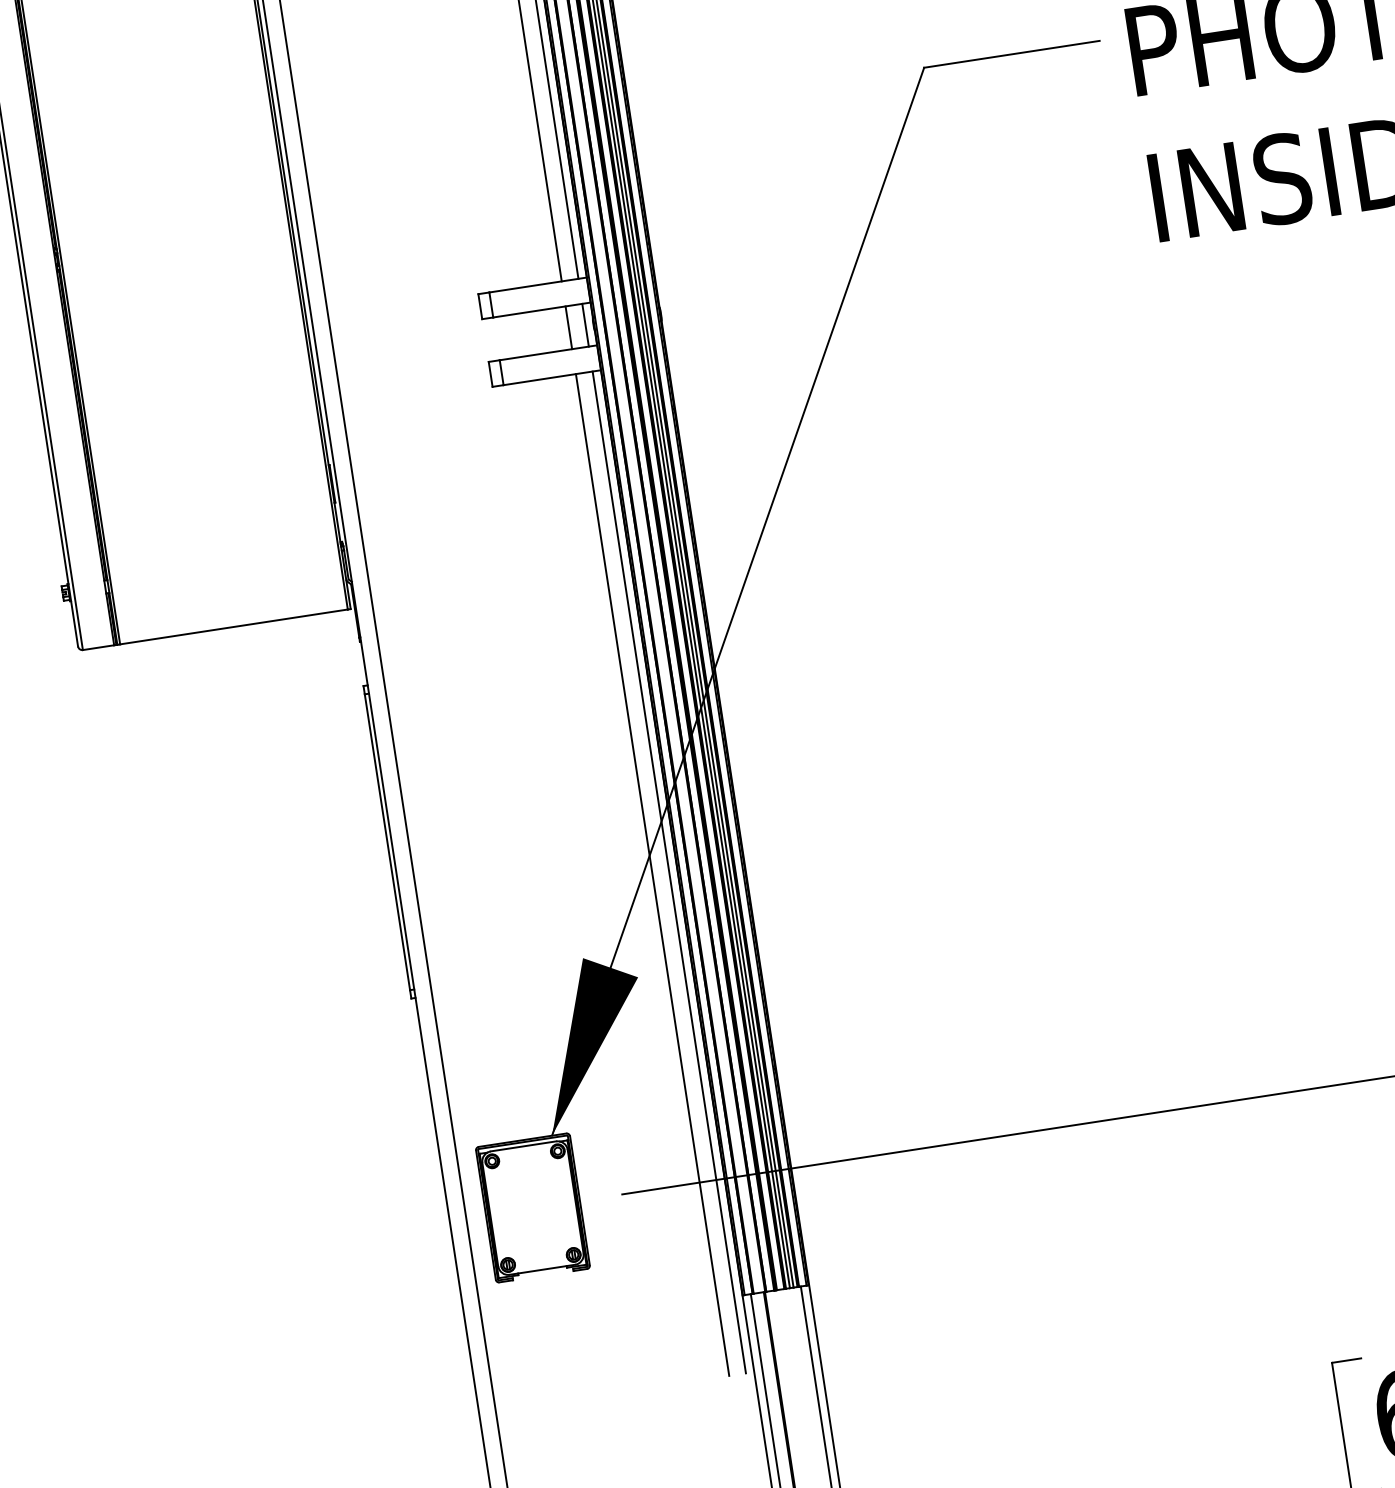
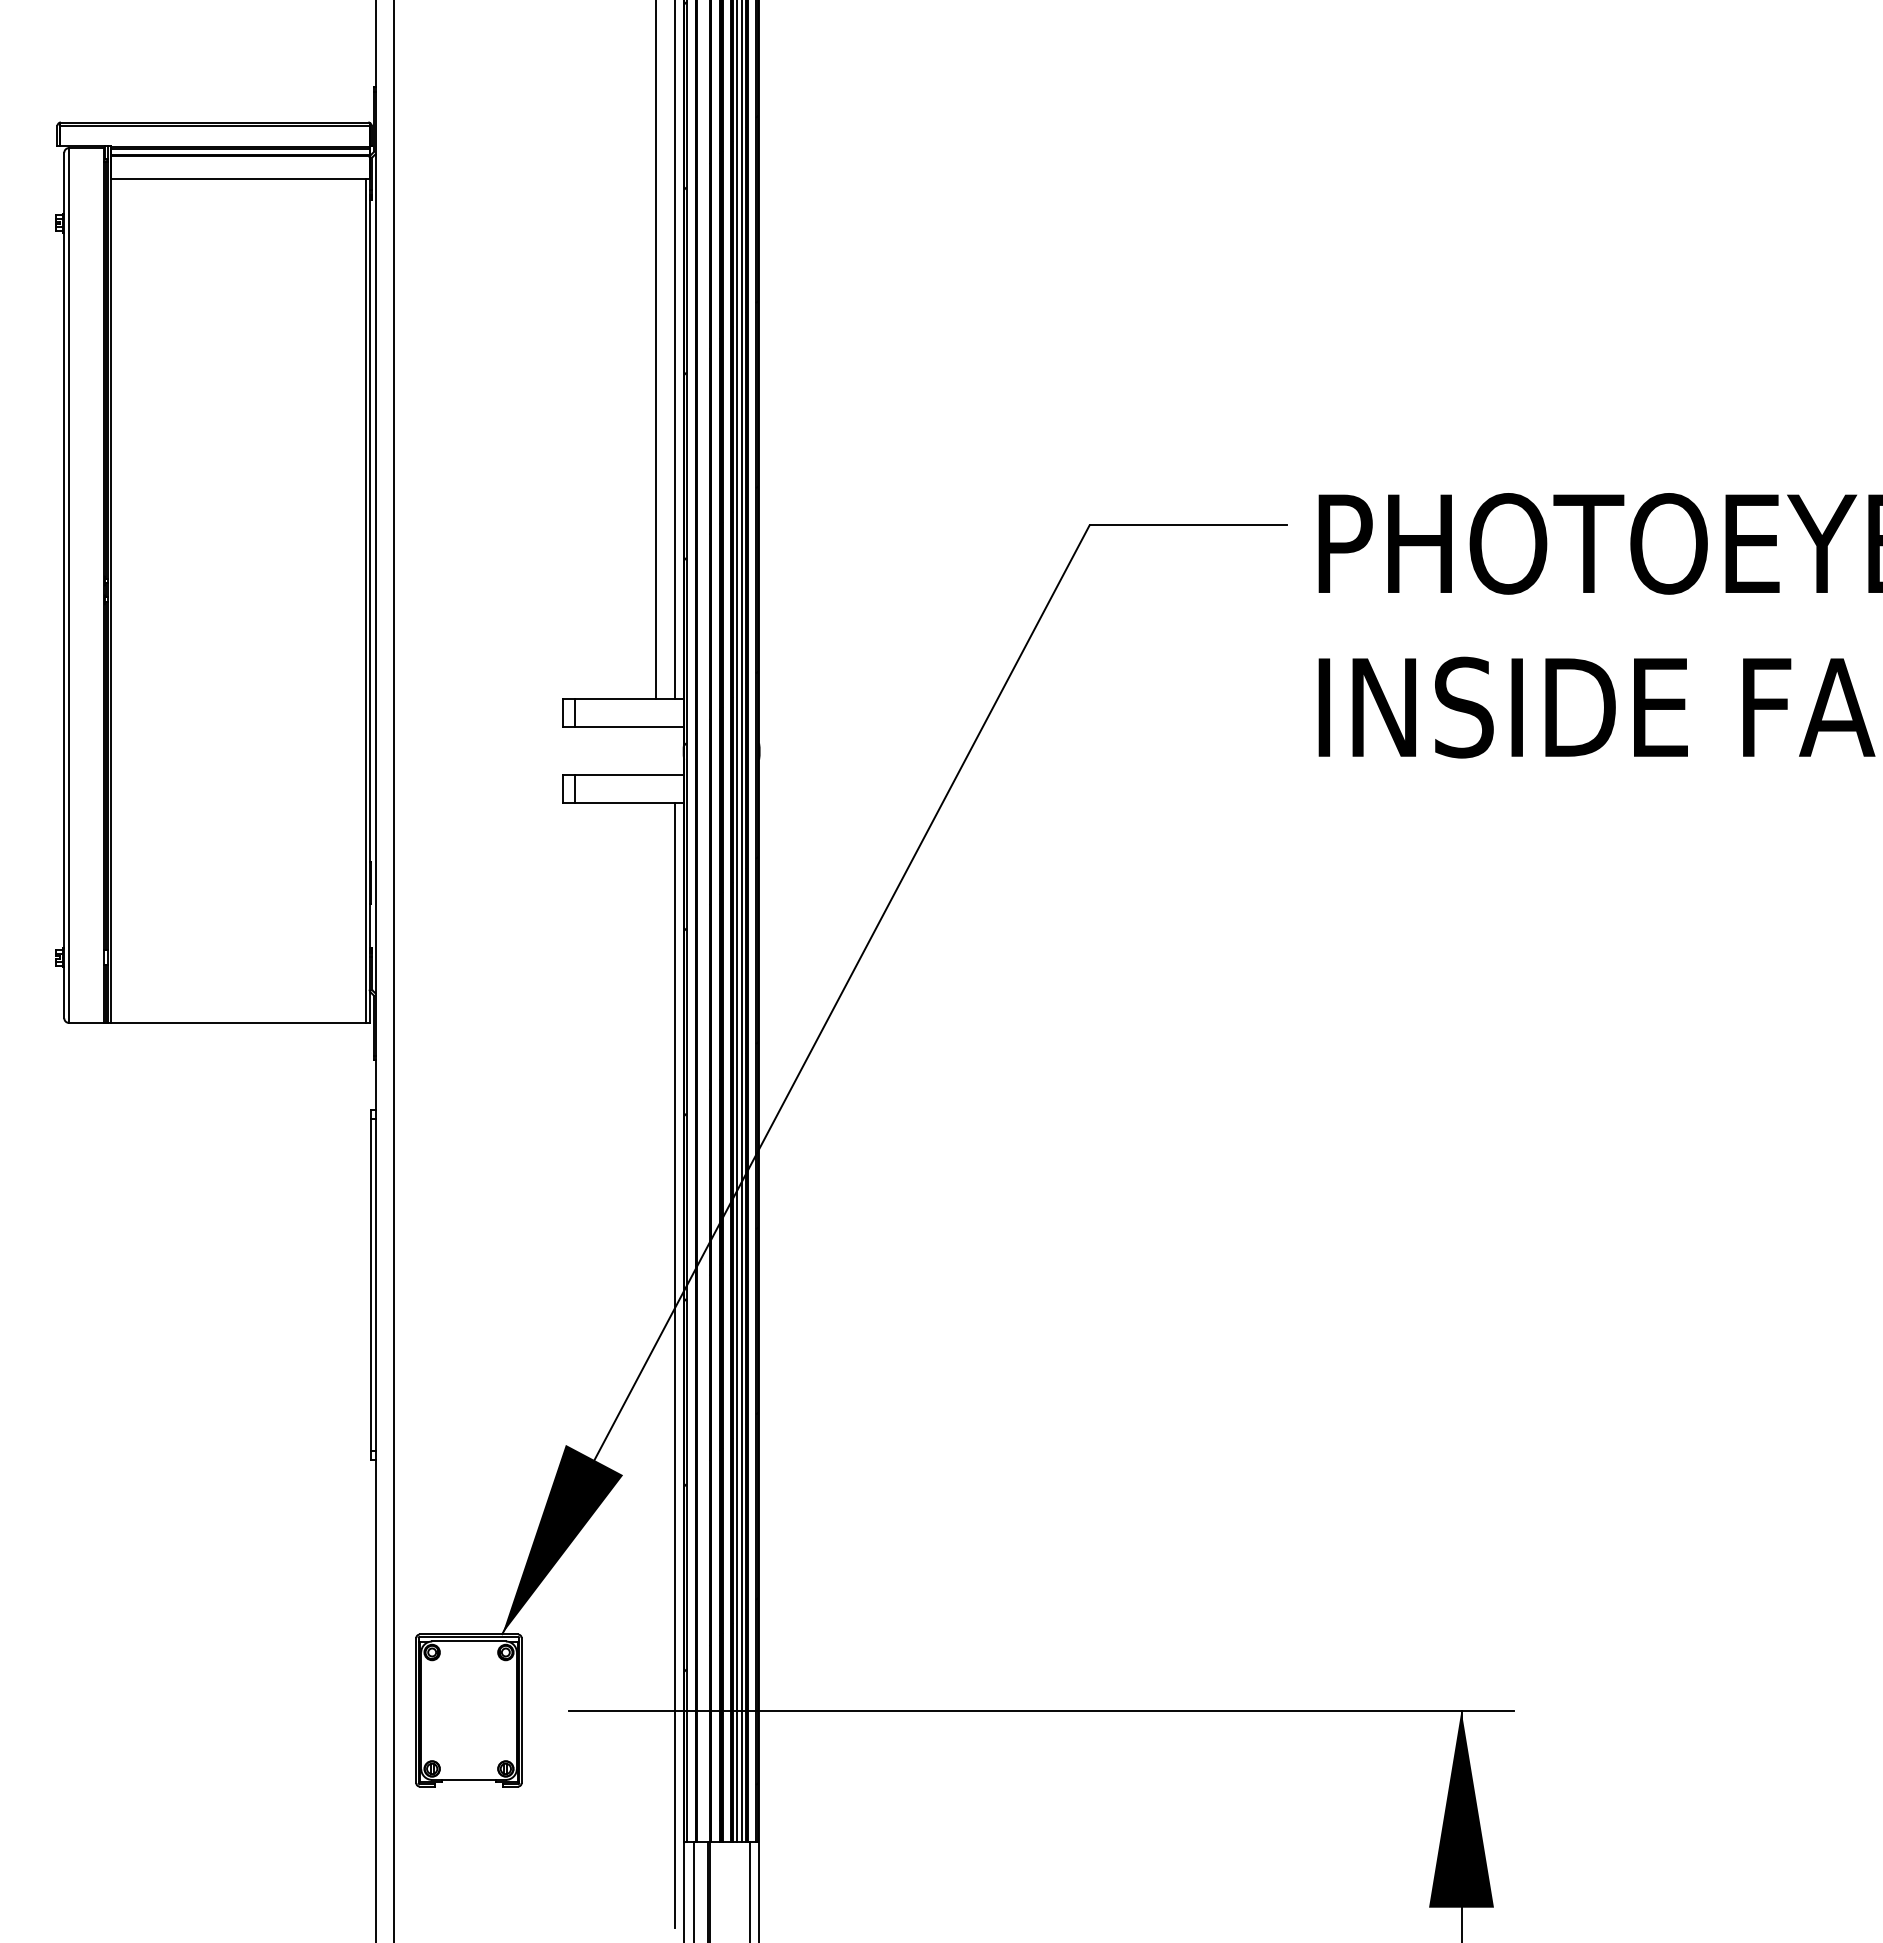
line: (585, 325) -> (674, 751), removed
line: (569, 328) -> (656, 751), removed
line: (652, 875) -> (656, 1365), removed

